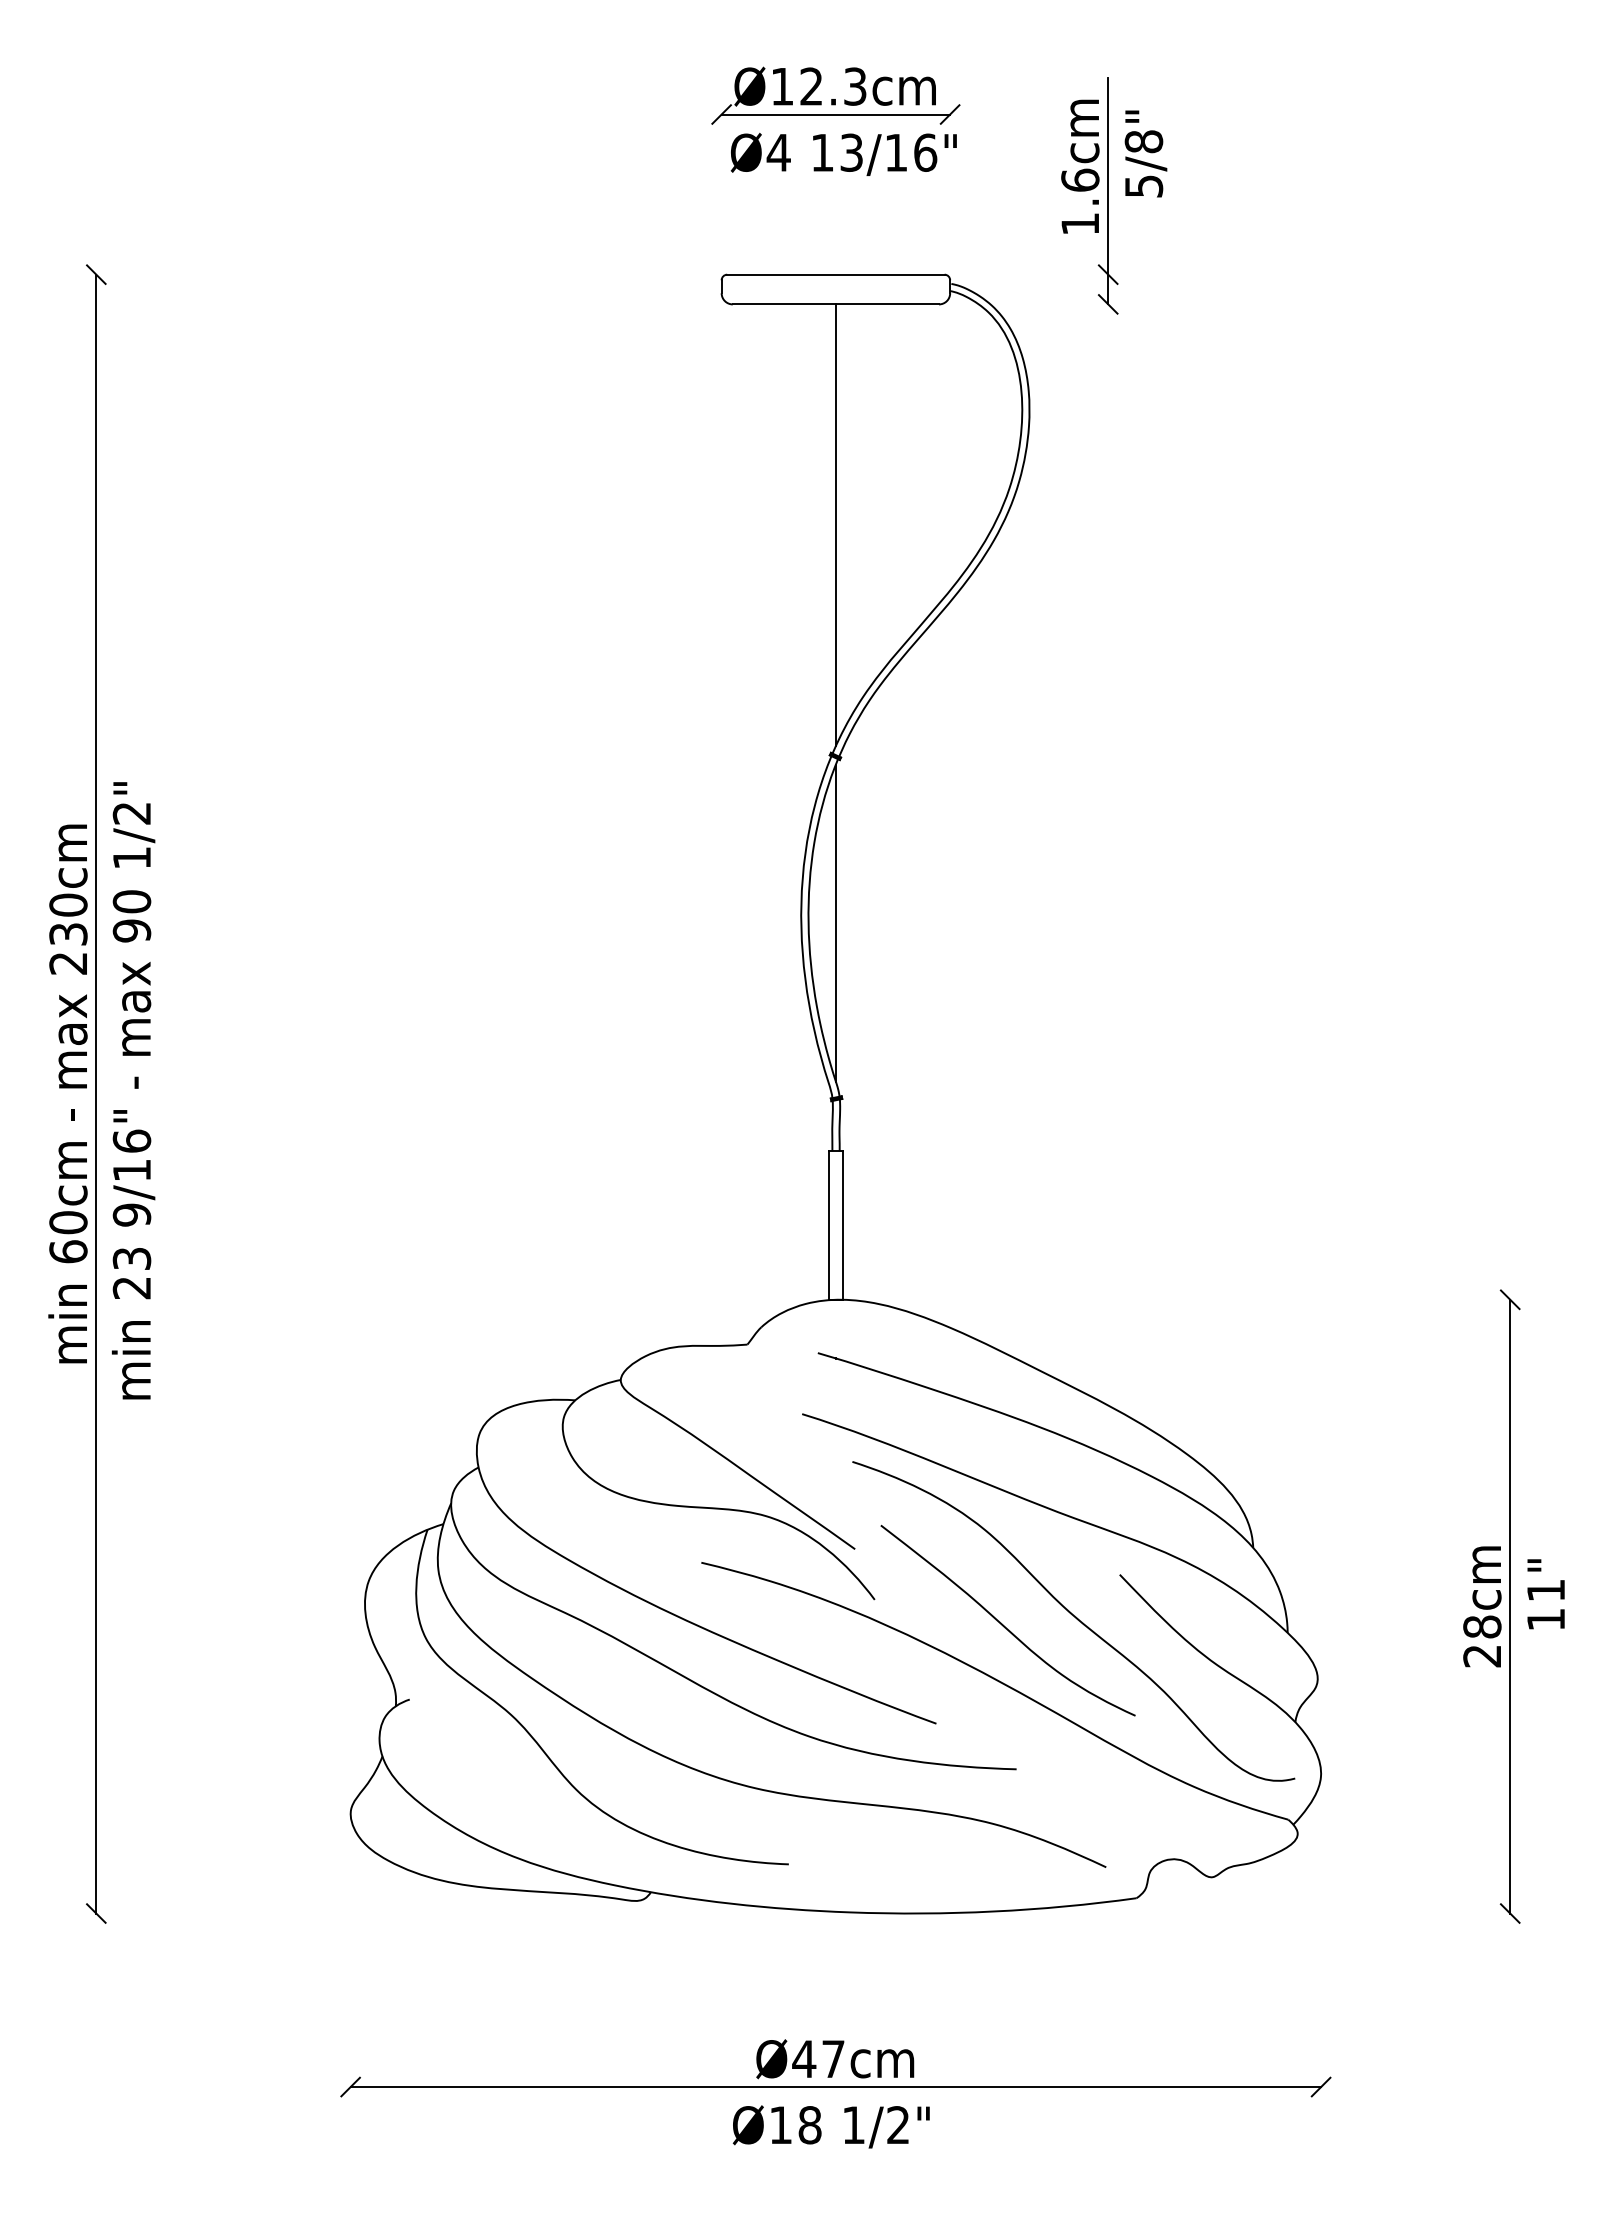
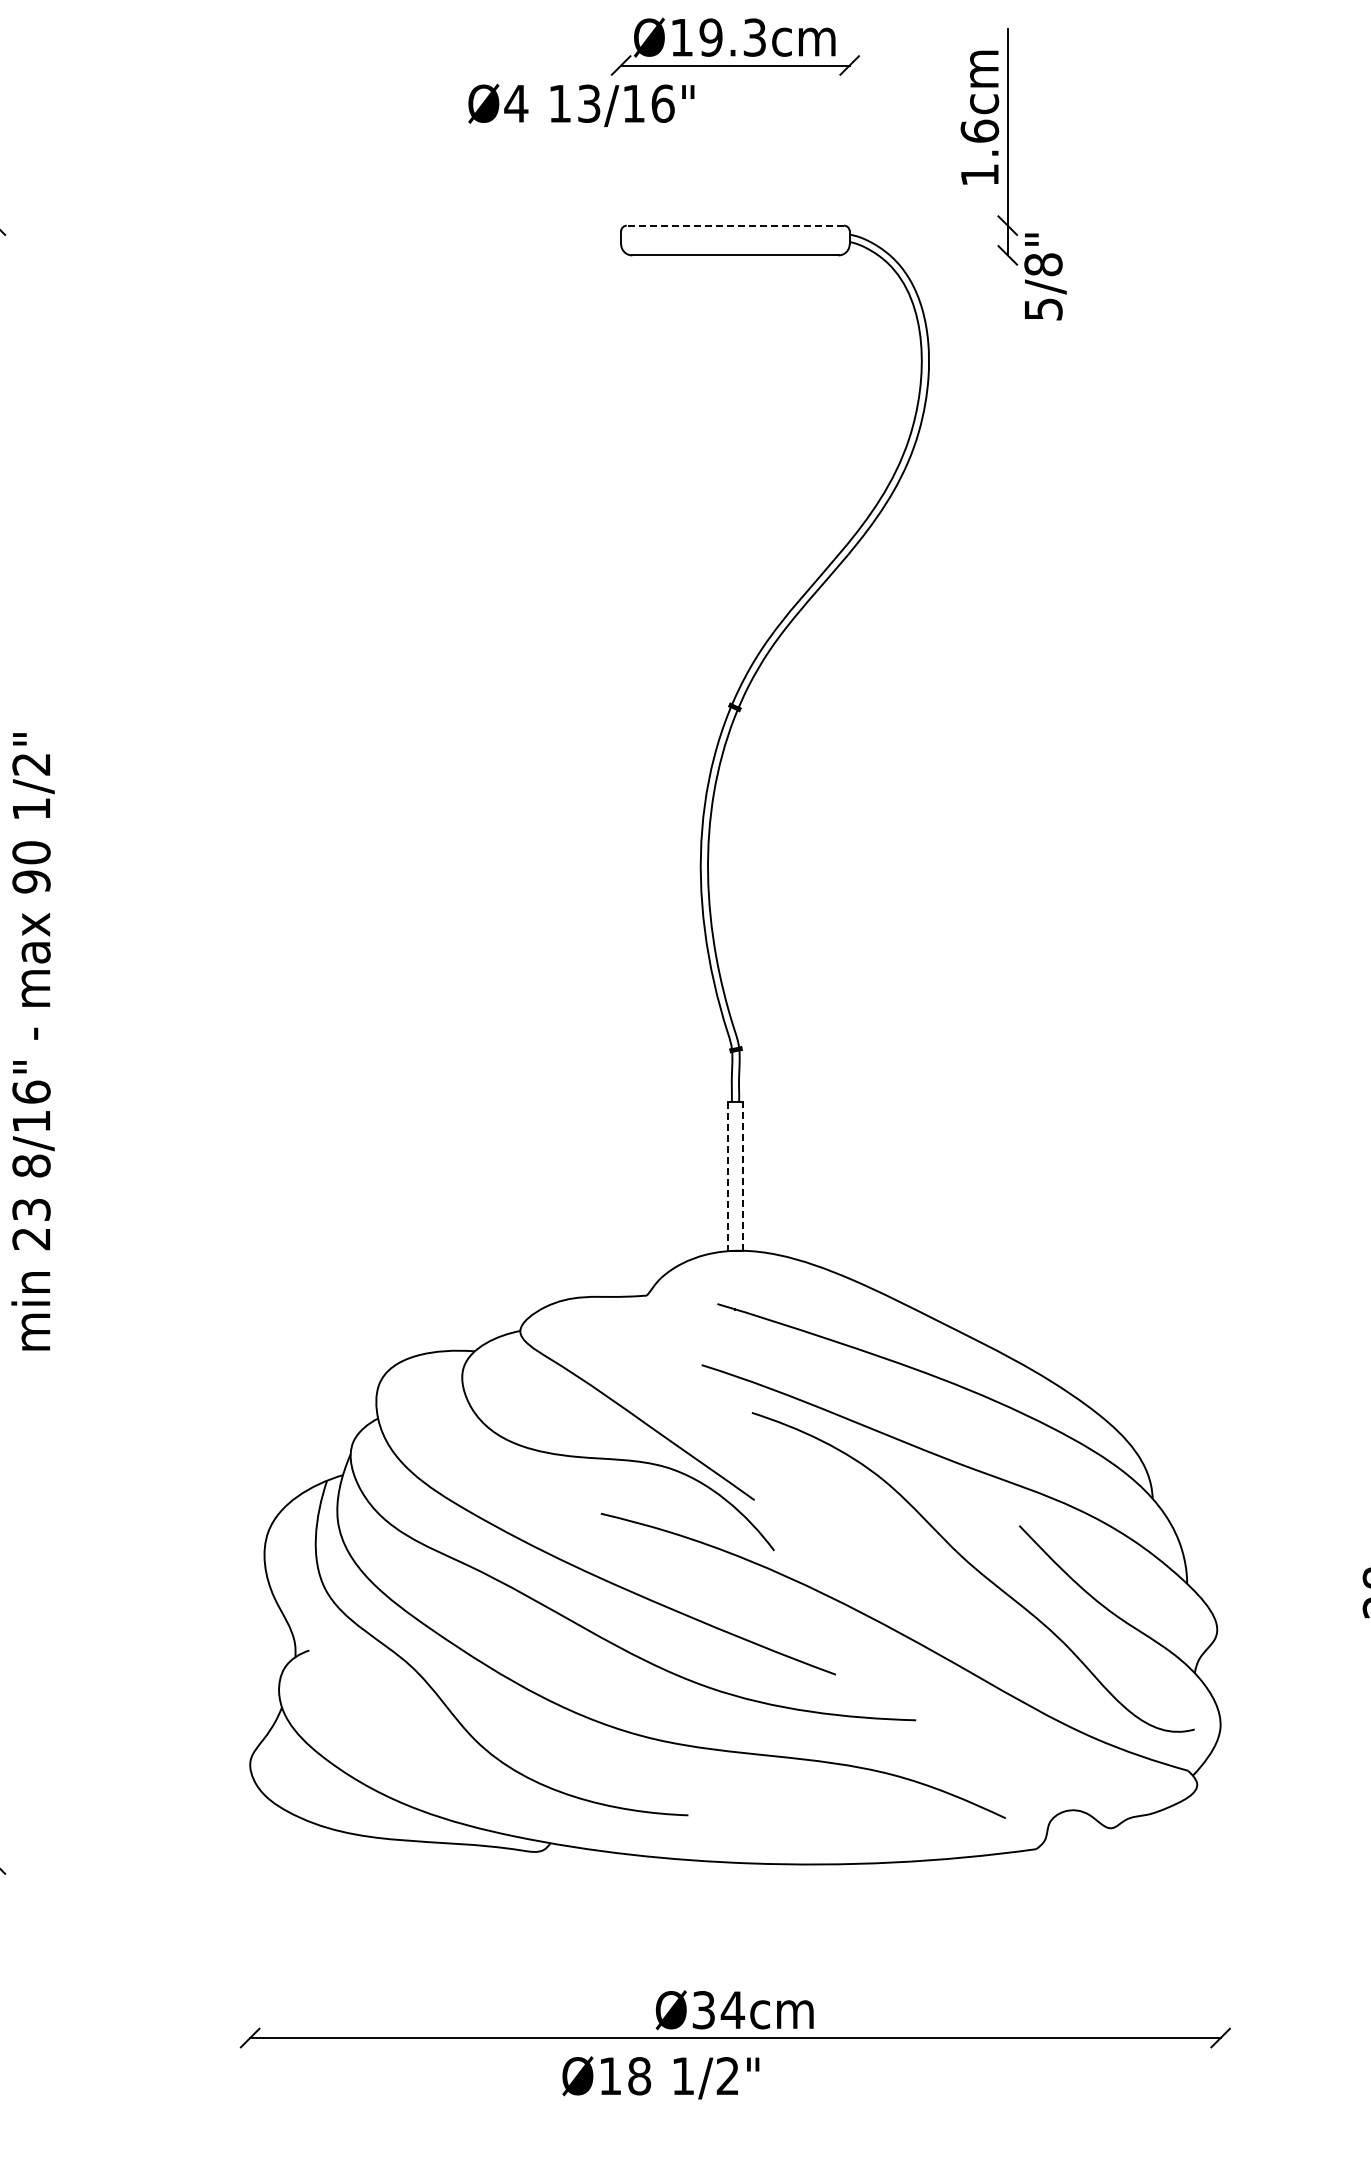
text: (811, 86) -> (711, 37), Ø12.3cm -> Ø19.3cm
text: (843, 153) -> (581, 104), moved
text: (1145, 153) -> (1045, 276), moved
line: (835, 274) -> (735, 225), solid -> dashed
line: (835, 524) -> (735, 475), removed
line: (835, 922) -> (735, 873), removed
text: (131, 1214) -> (31, 1165), 9/16" -> 8/16"
line: (843, 1224) -> (743, 1175), solid -> dashed
line: (828, 1225) -> (728, 1176), solid -> dashed
curve: (1003, 1624) -> (903, 1575), removed
text: (818, 2059) -> (718, 2010), Ø47cm -> Ø34cm
text: (830, 2126) -> (660, 2077), moved

